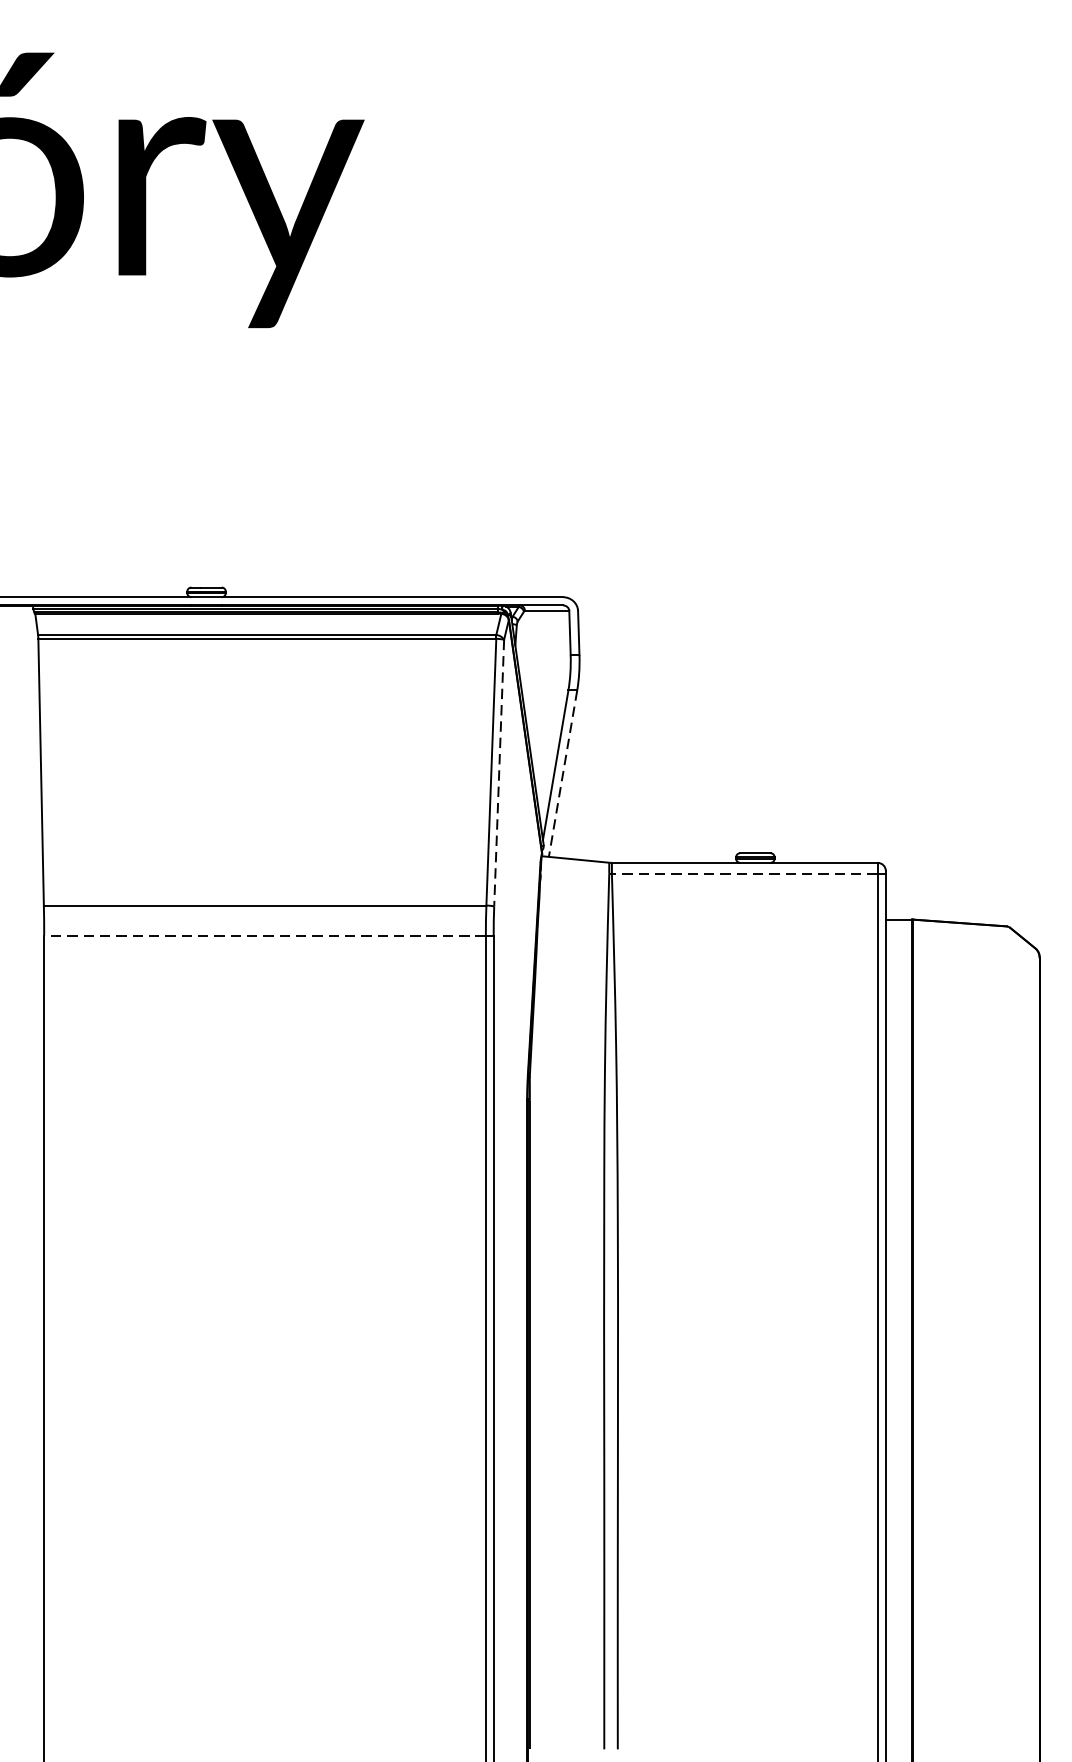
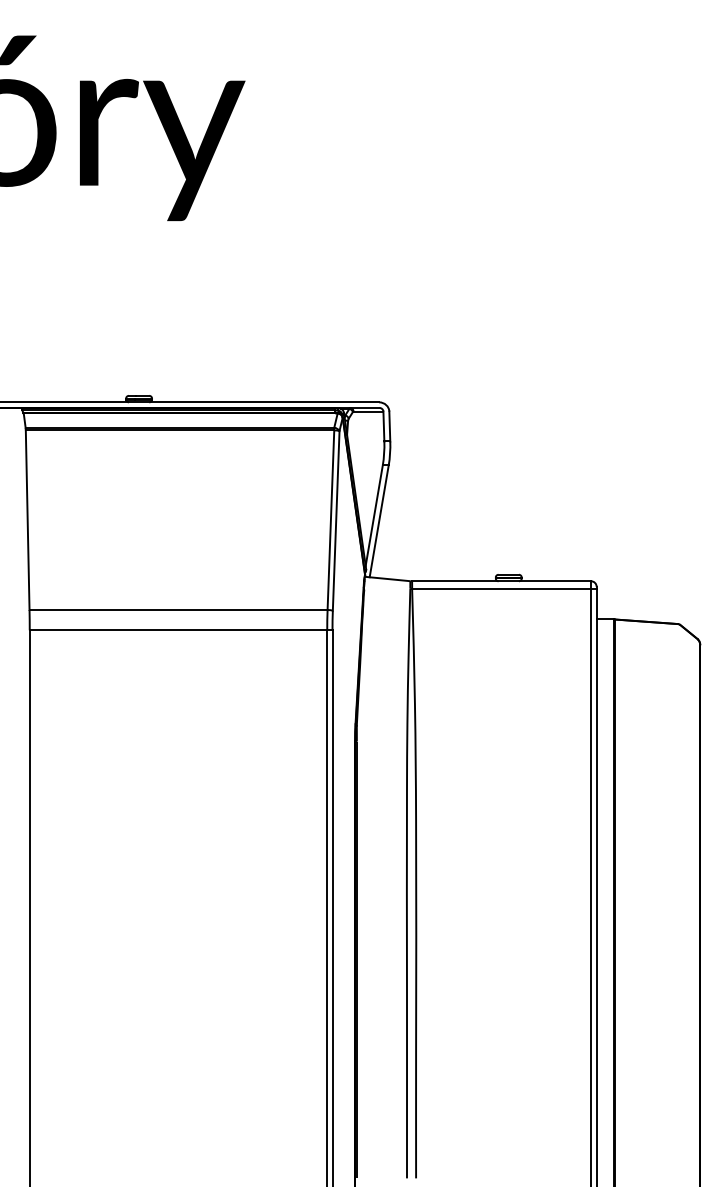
line: (499, 772) -> (336, 520), dashed -> solid
line: (563, 774) -> (379, 521), dashed -> solid
line: (744, 873) -> (501, 588), dashed -> solid
line: (265, 935) -> (178, 630), dashed -> solid

